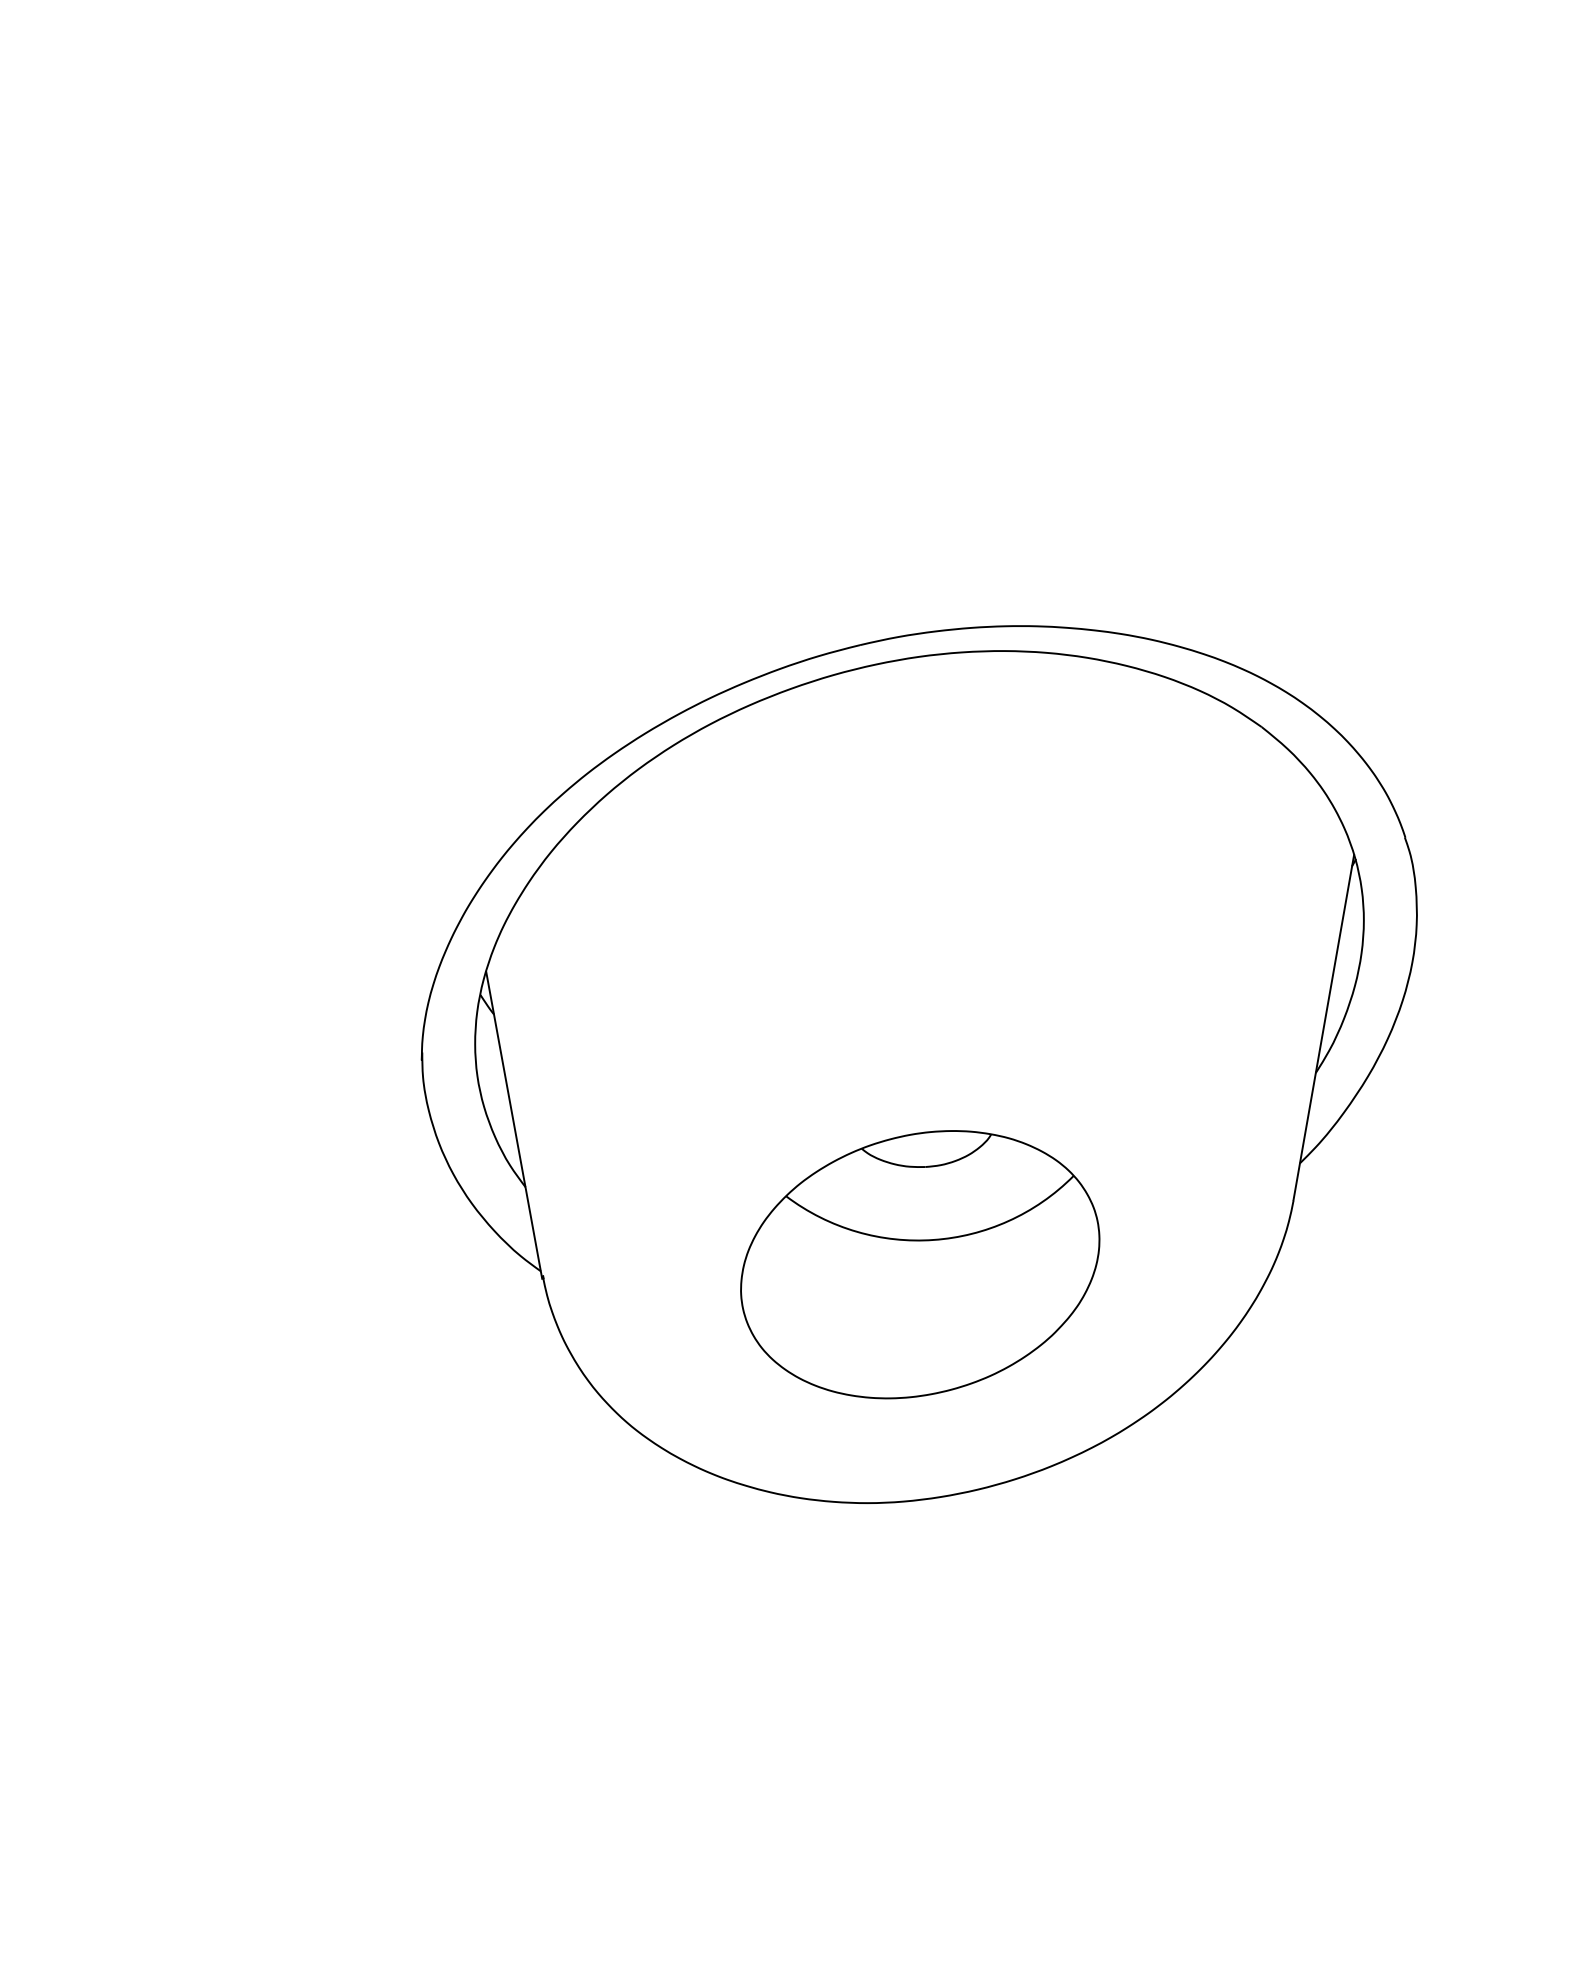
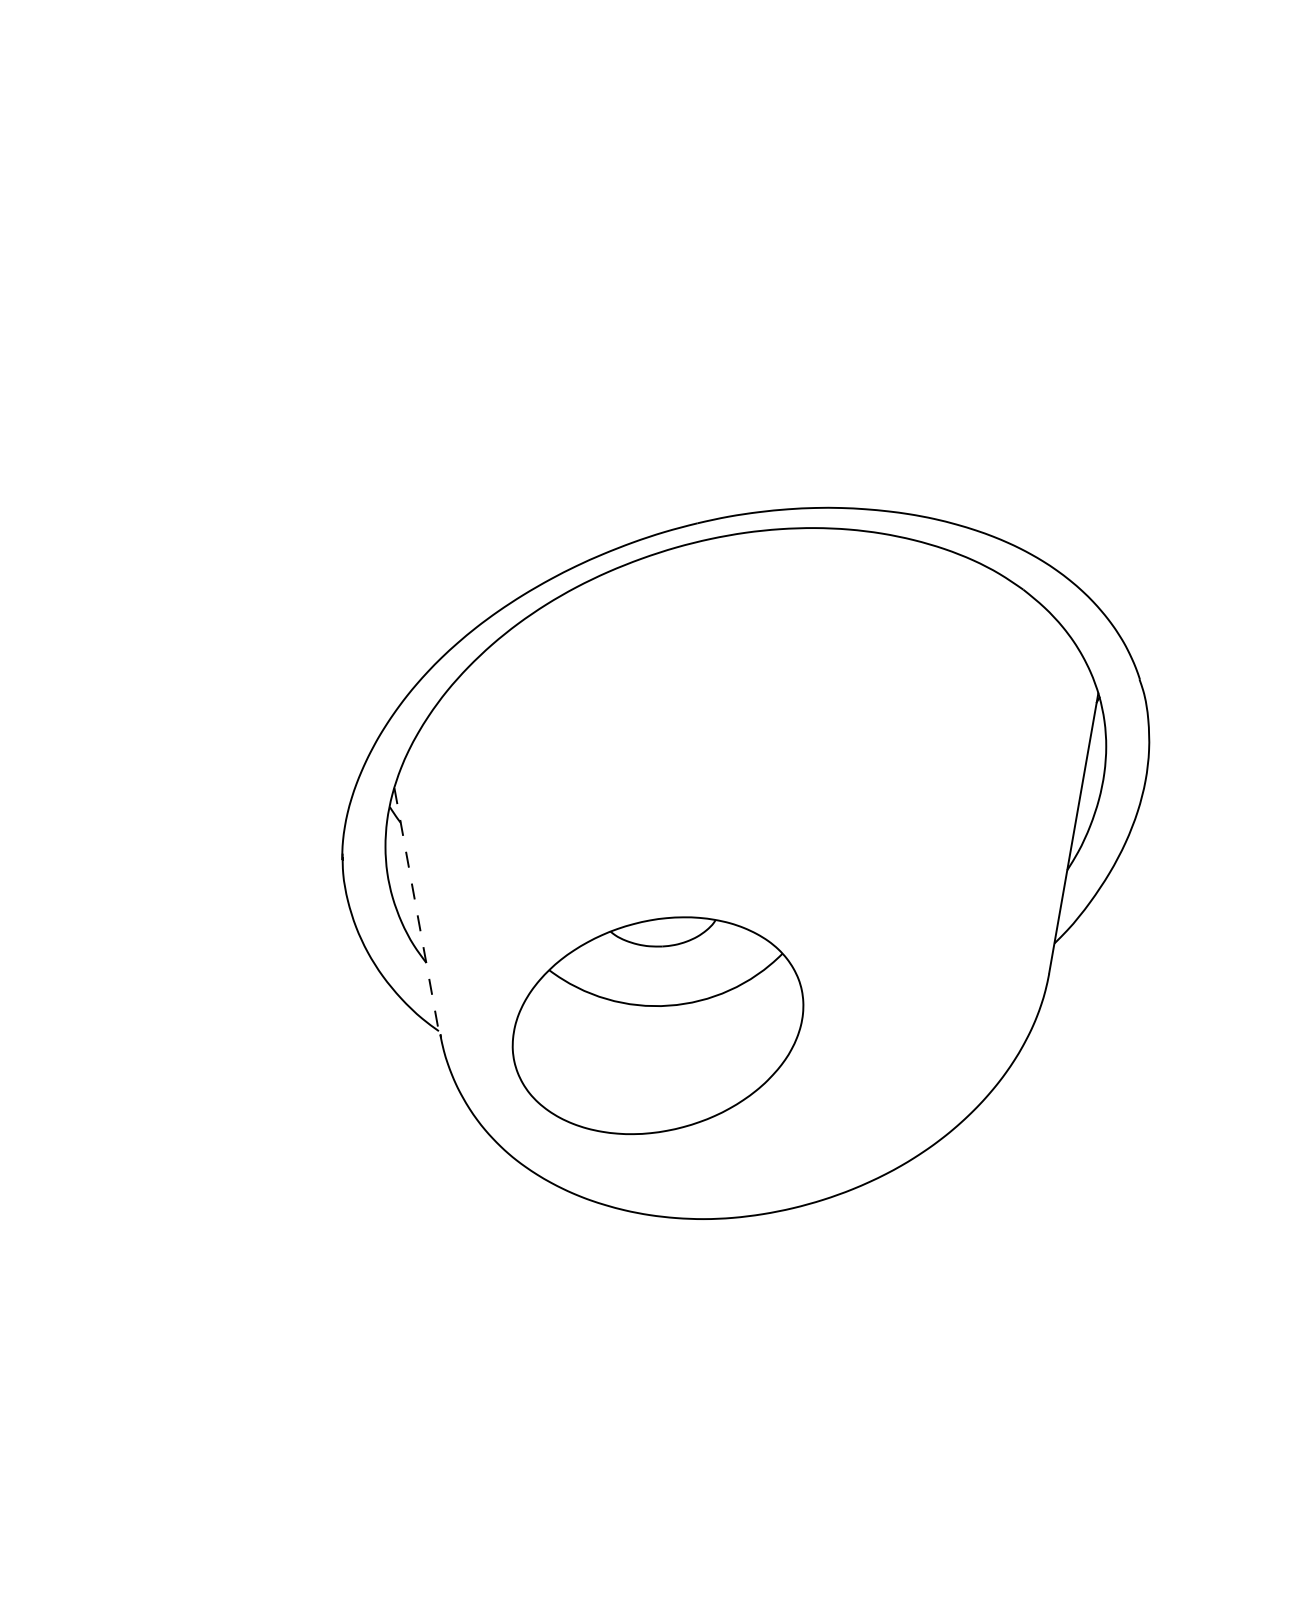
line: (514, 1125) -> (417, 912), solid -> dashed
part: (920, 1264) -> (658, 1025), moved

